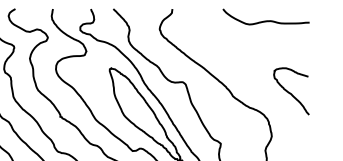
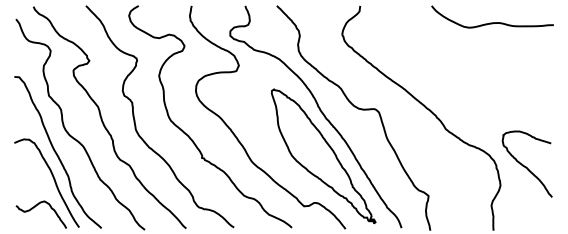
curve: (289, 92) -> (524, 165), moved

